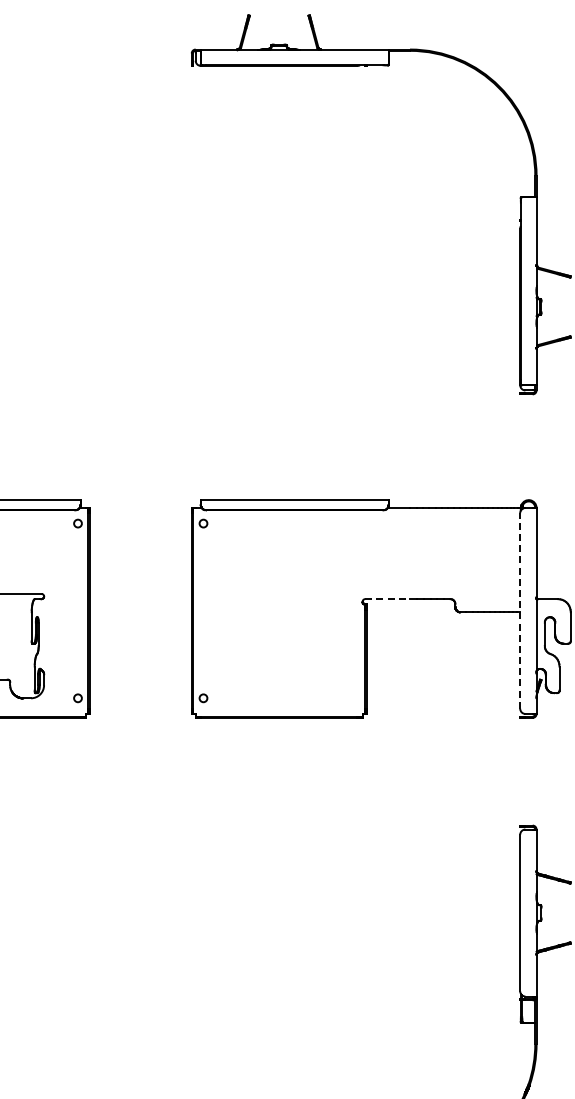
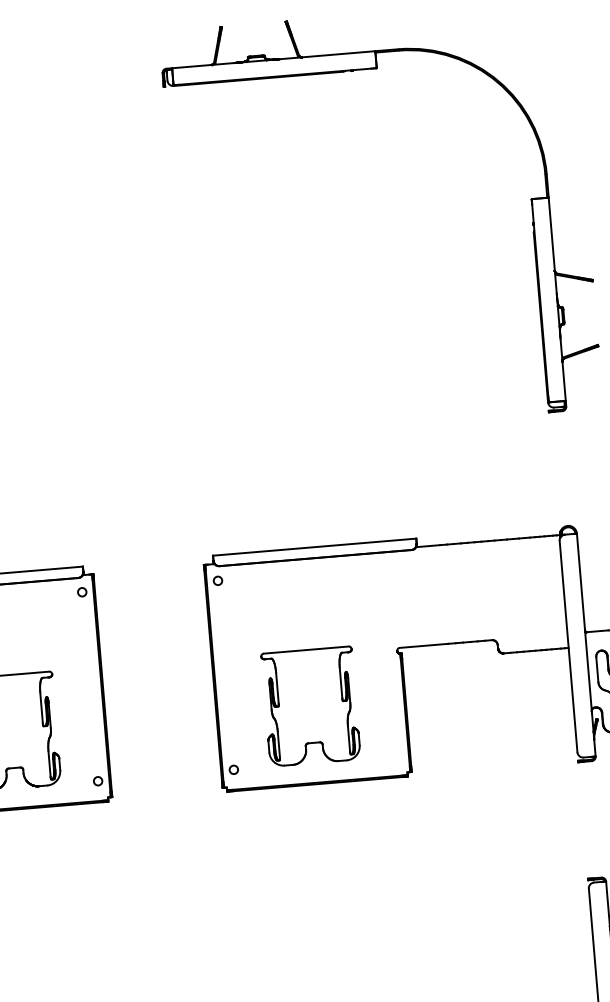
line: (388, 599) -> (425, 646), dashed -> solid
line: (520, 610) -> (568, 646), dashed -> solid
part: (278, 646) -> (310, 706), added

